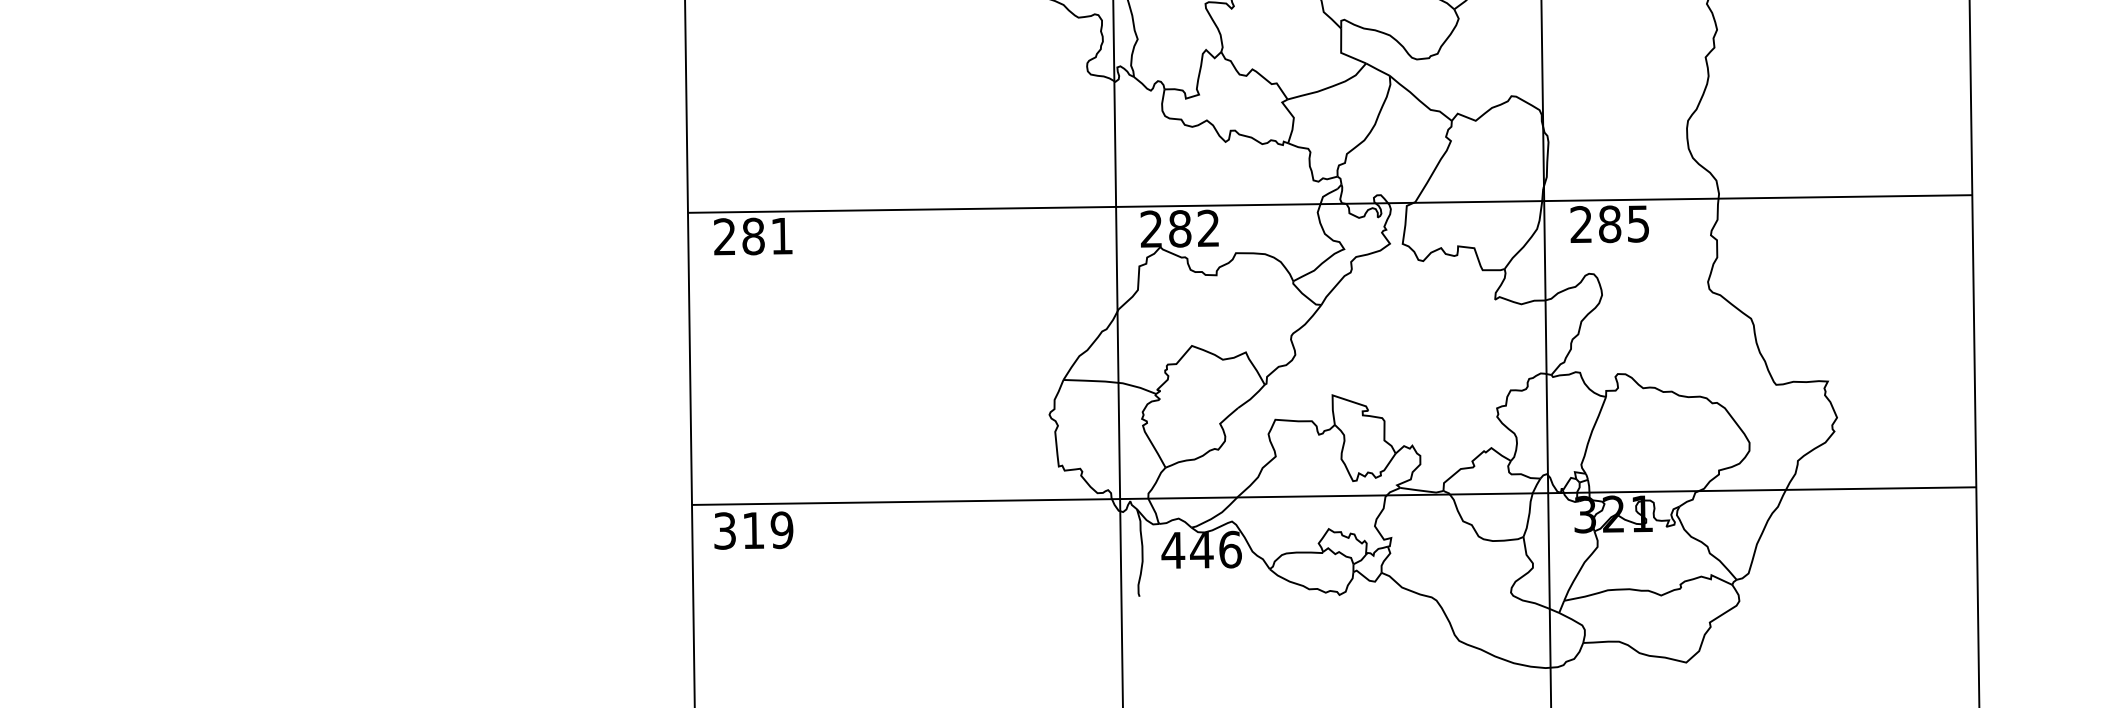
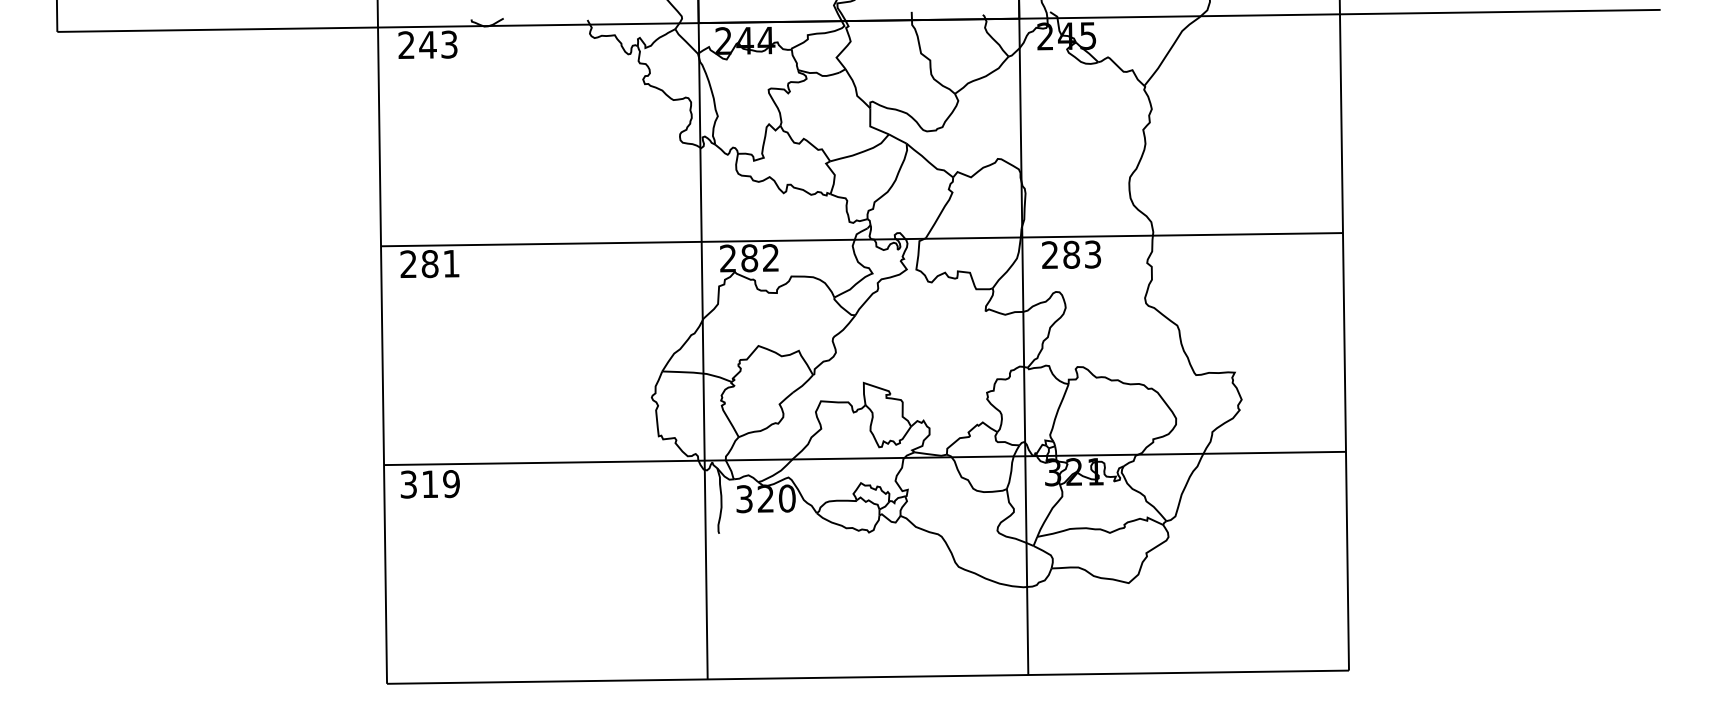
text: (1639, 222) -> (1093, 253), 285 -> 283
text: (1201, 549) -> (765, 498), 446 -> 320

